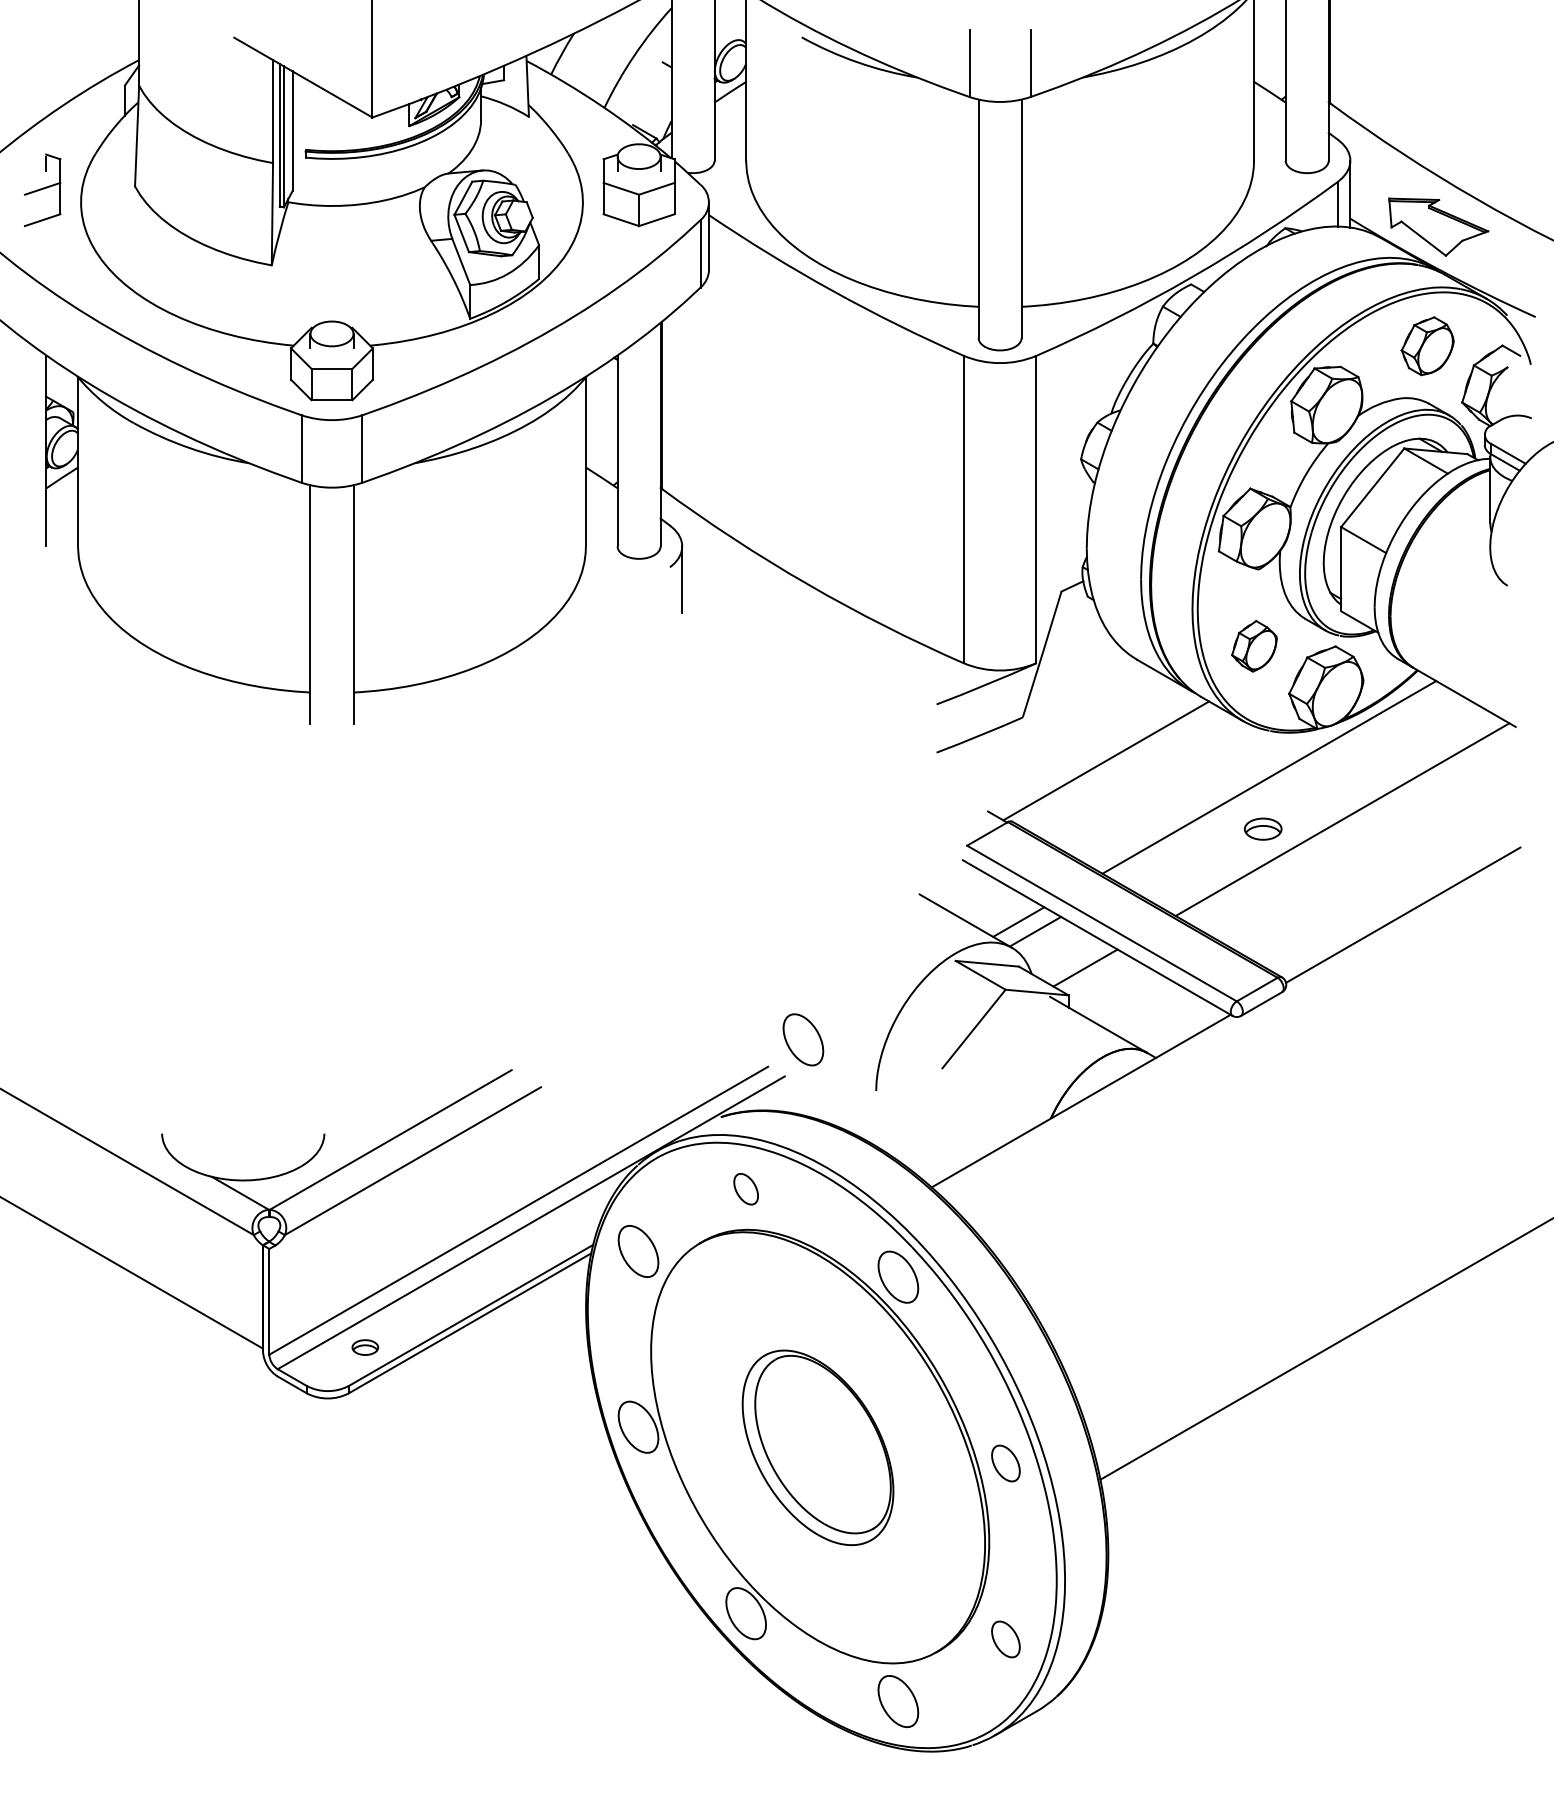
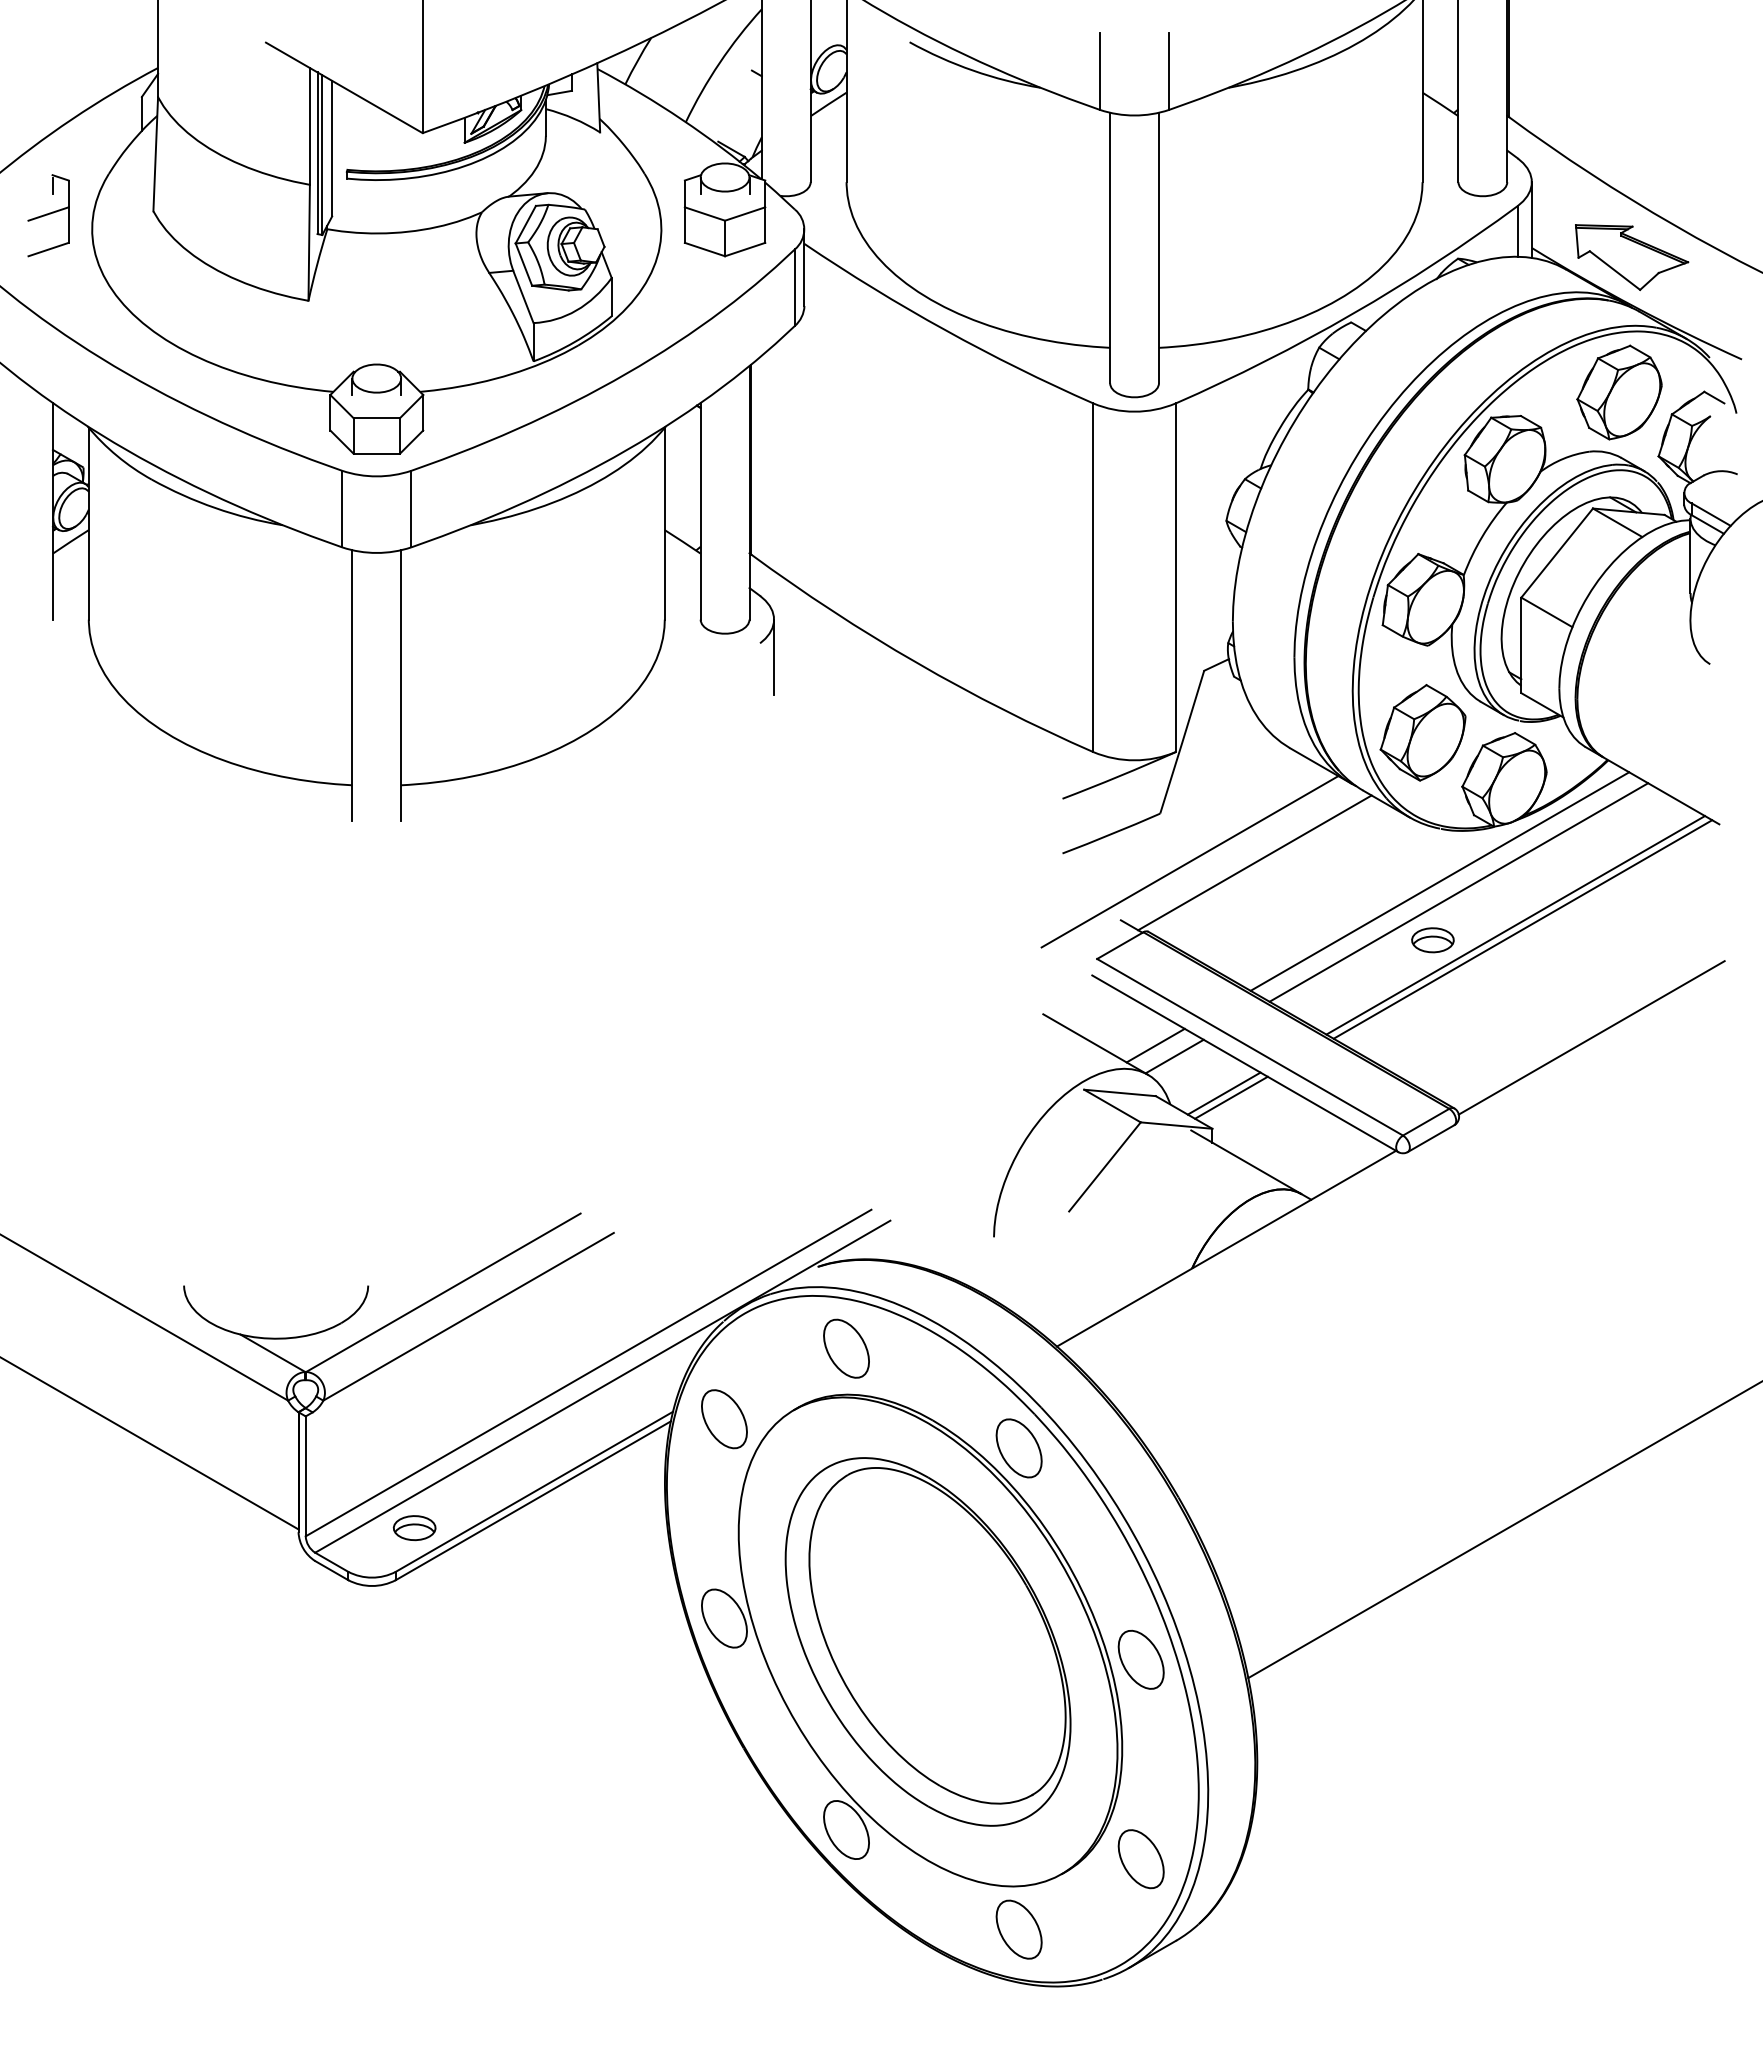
part: (1427, 346) -> (1619, 392), size x1.43
part: (1253, 645) -> (1422, 732), size x1.67
line: (1048, 759) -> (1189, 861), added
line: (1285, 787) -> (1458, 892), added
line: (1335, 816) -> (1515, 925), added
line: (1078, 964) -> (1223, 1093), added
part: (803, 1040) -> (911, 1179), removed
part: (746, 1189) -> (846, 1348), size x1.67
part: (365, 1347) -> (414, 1528), size x1.43
part: (817, 1447) -> (927, 1641), size x1.67
part: (1005, 1463) -> (1140, 1659), size x1.43
part: (1005, 1639) -> (1140, 1859), size x1.43

